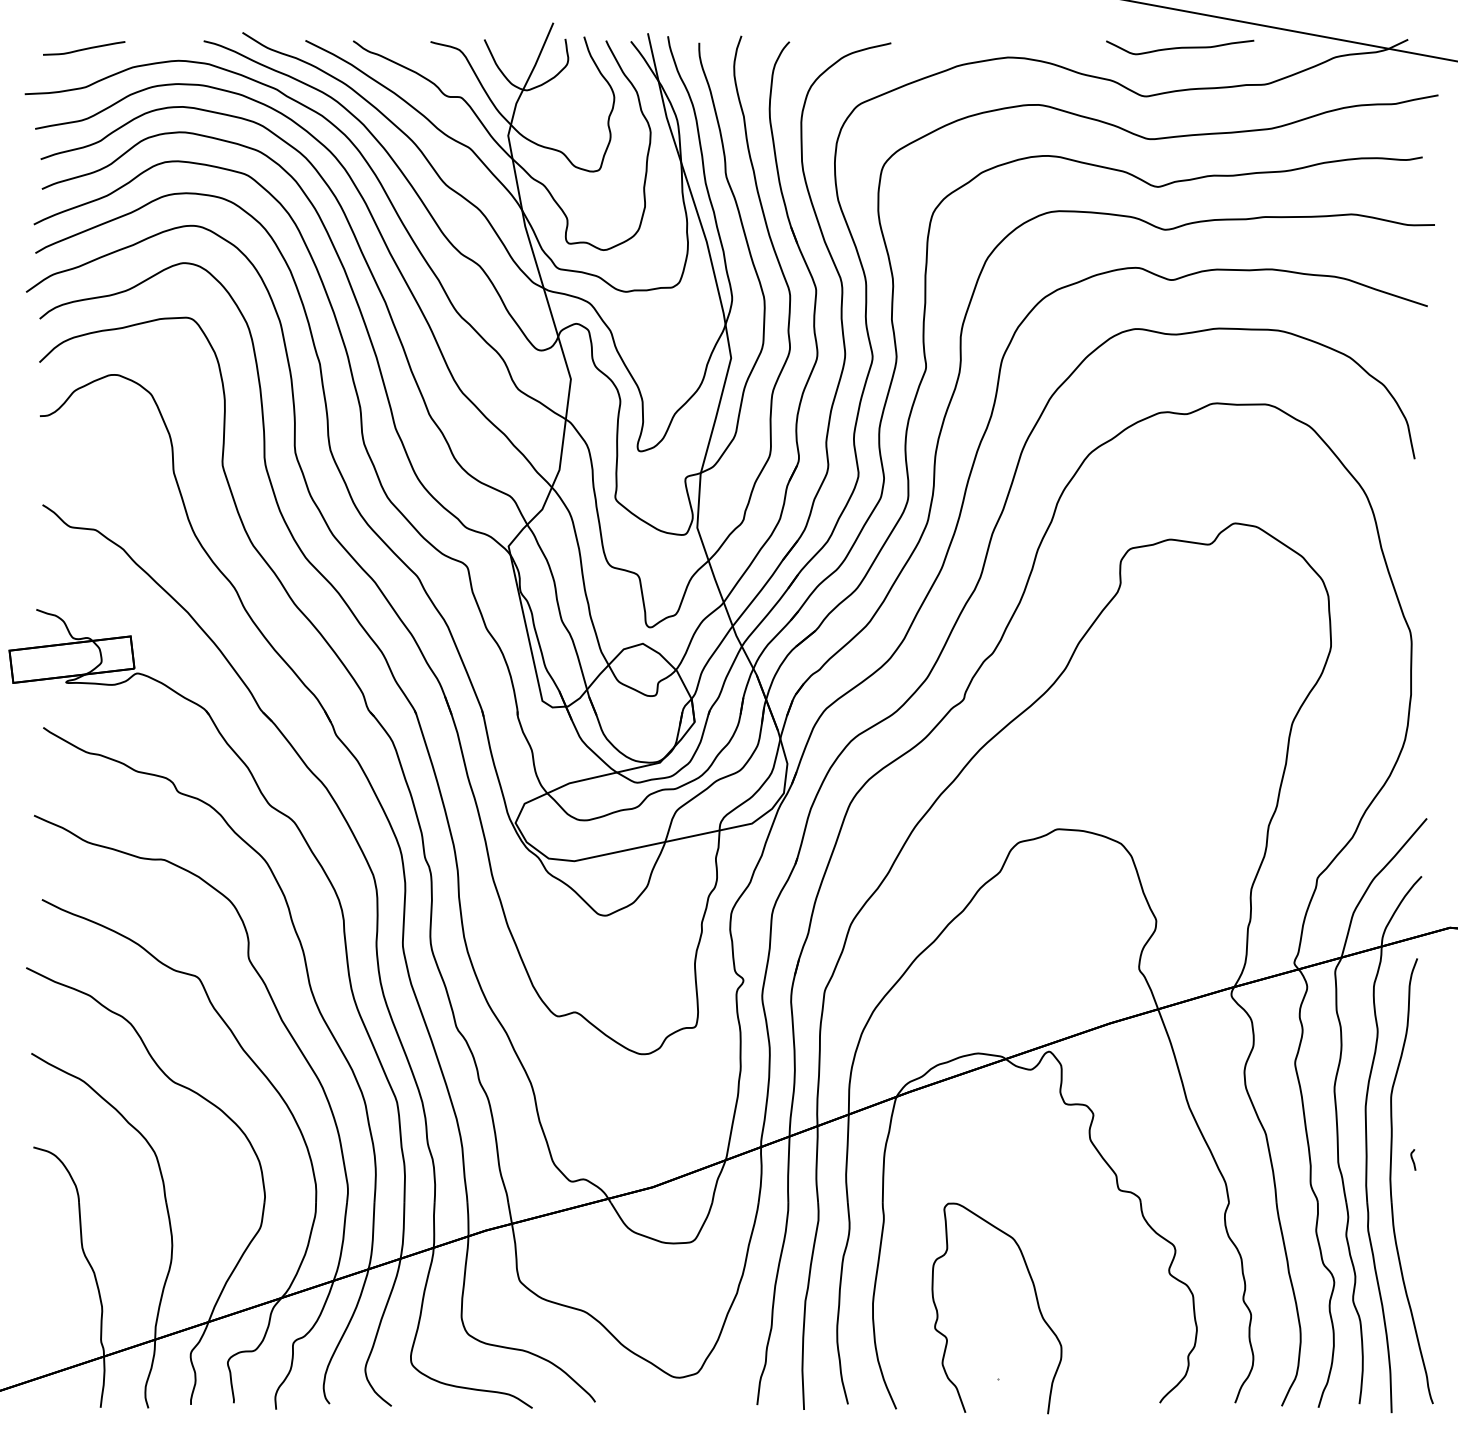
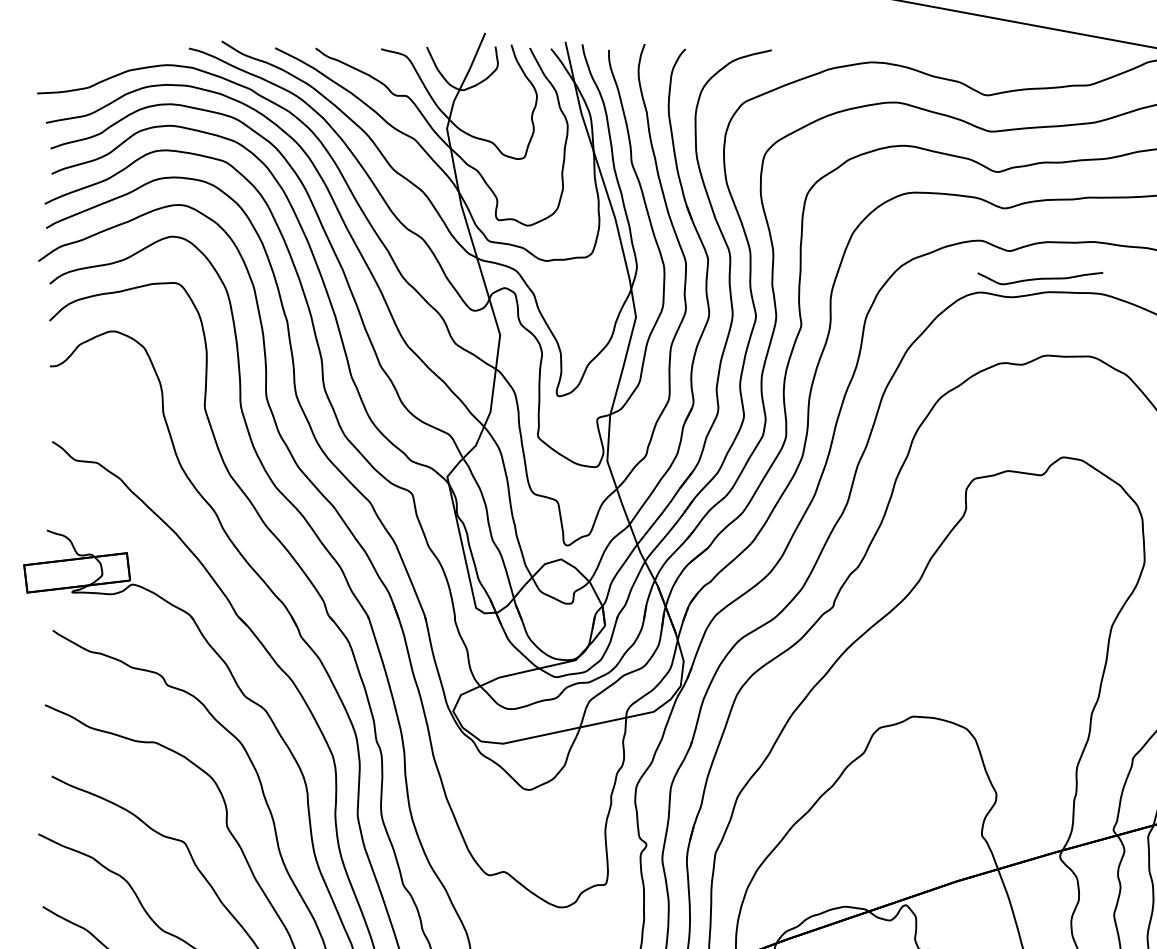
curve: (1180, 47) -> (1040, 278), moved
curve: (84, 48) -> (87, 54), removed

